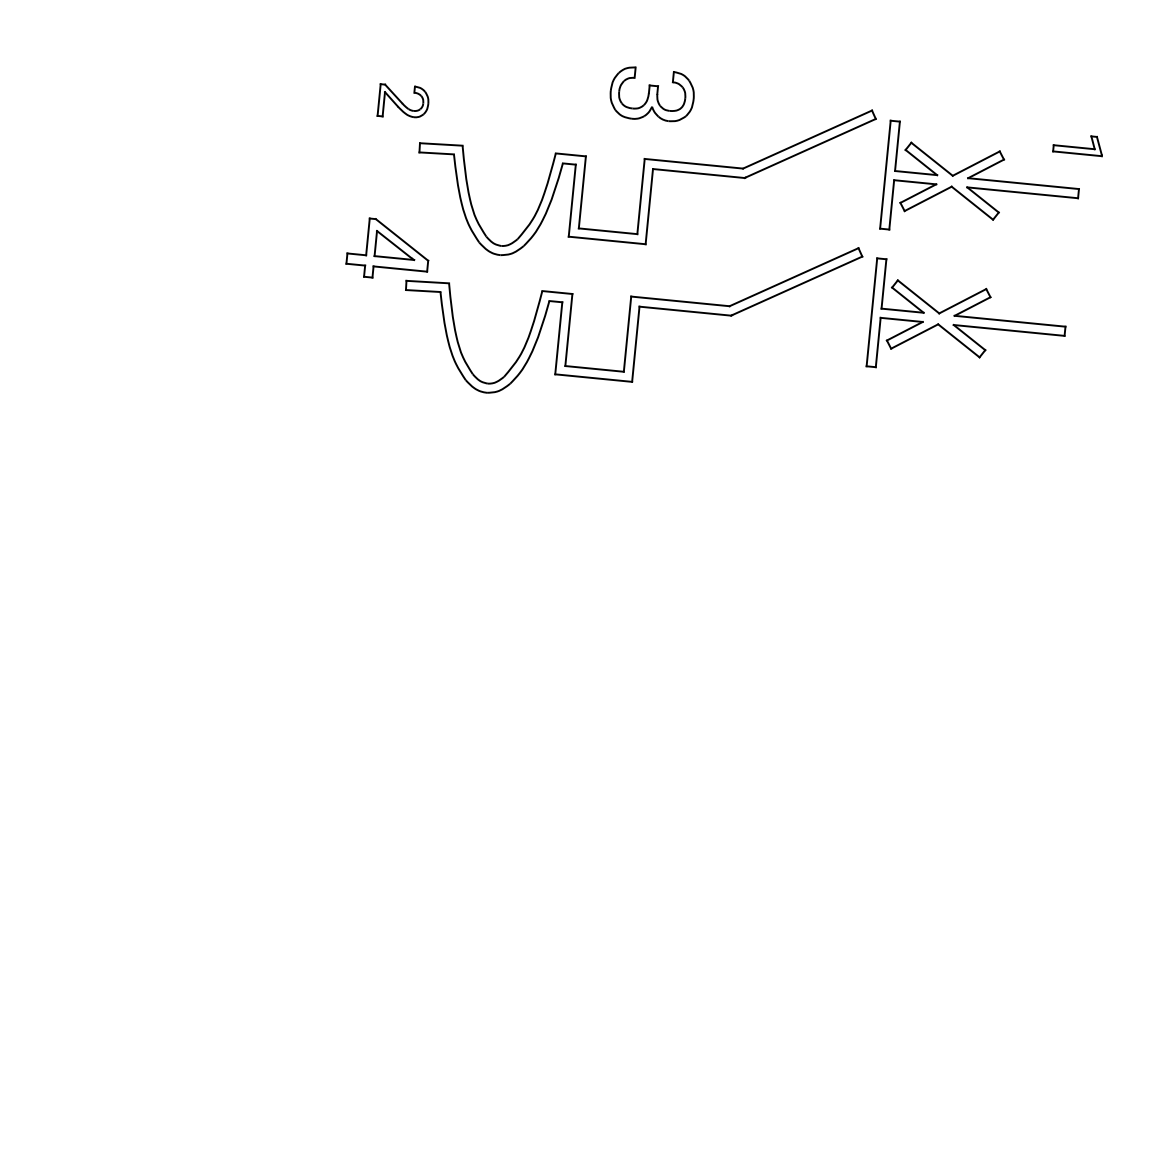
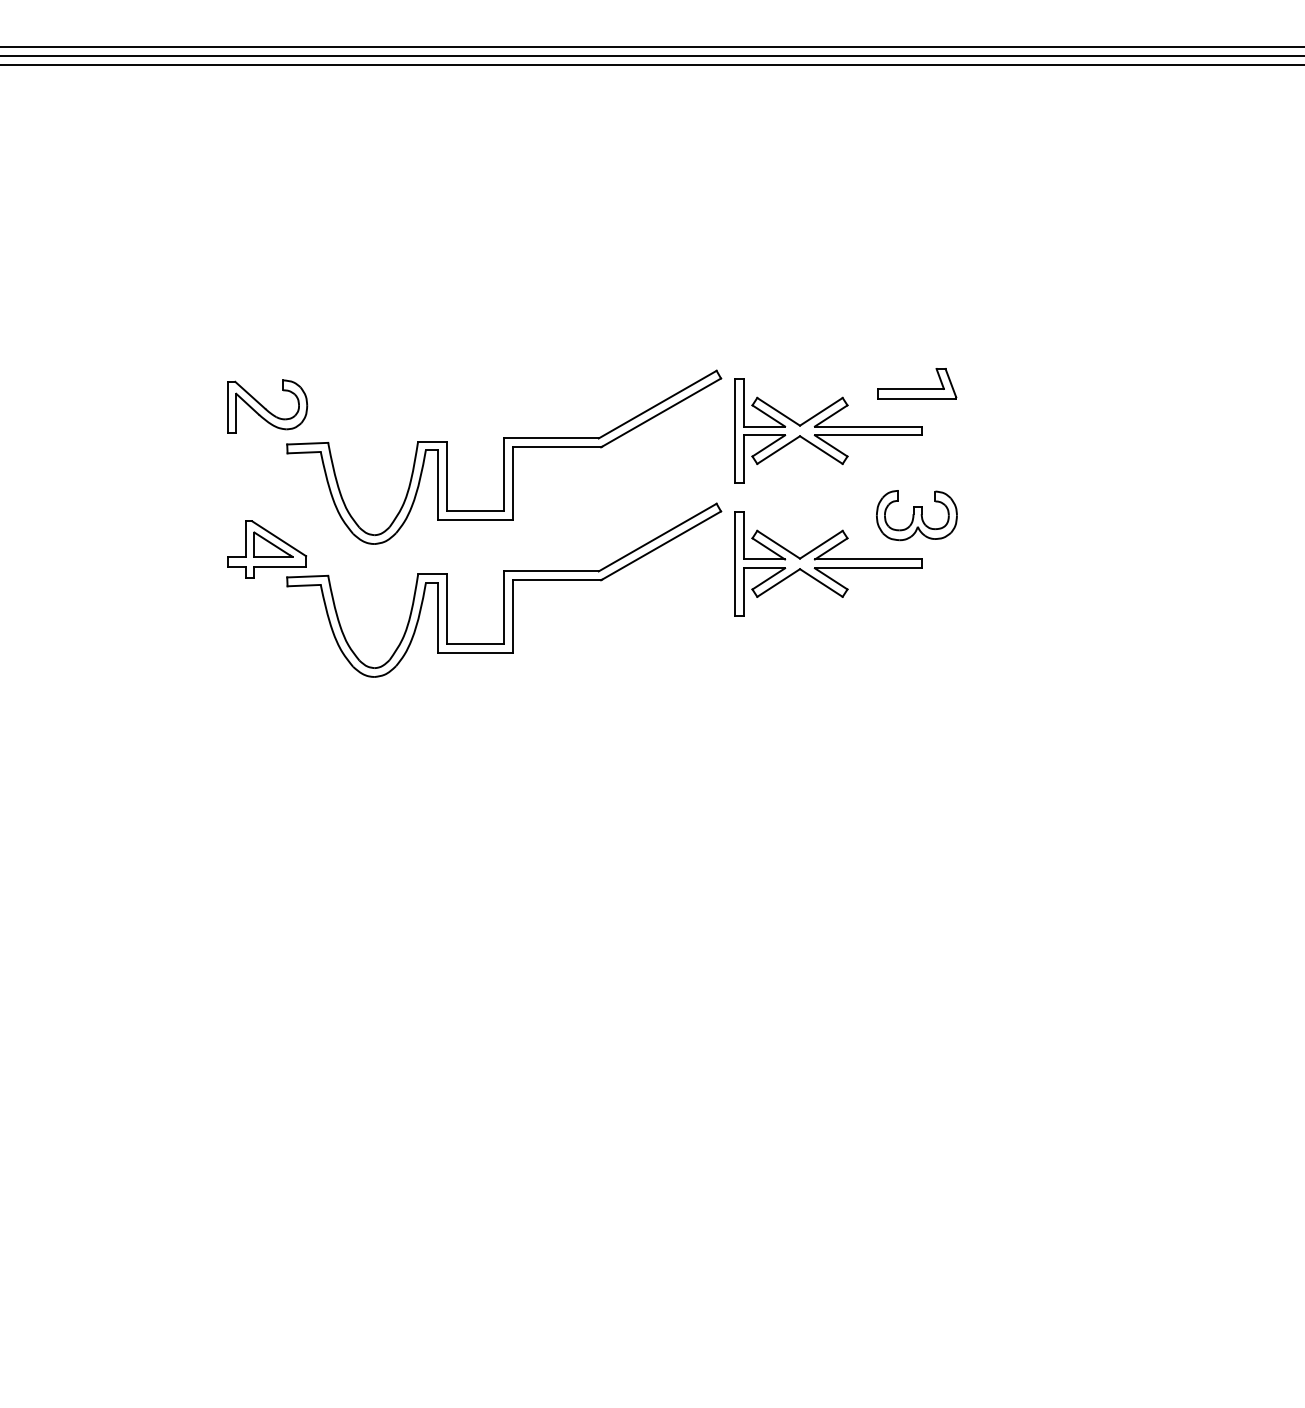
part: (651, 94) -> (916, 515), moved
part: (403, 101) -> (267, 406), size x1.67
part: (1078, 144) -> (917, 383), size x1.67

